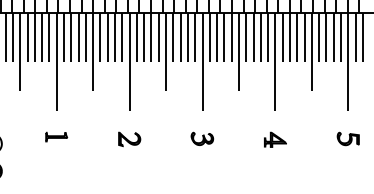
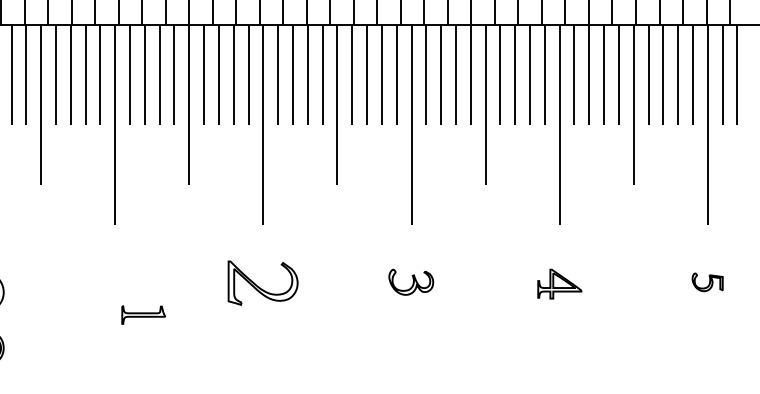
part: (56, 136) -> (143, 313), moved
part: (347, 138) -> (706, 281), size x0.7
part: (129, 139) -> (263, 283), size x1.6

